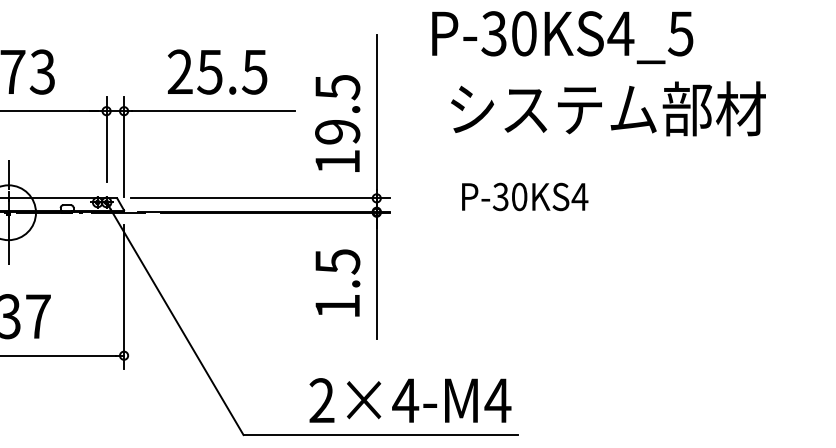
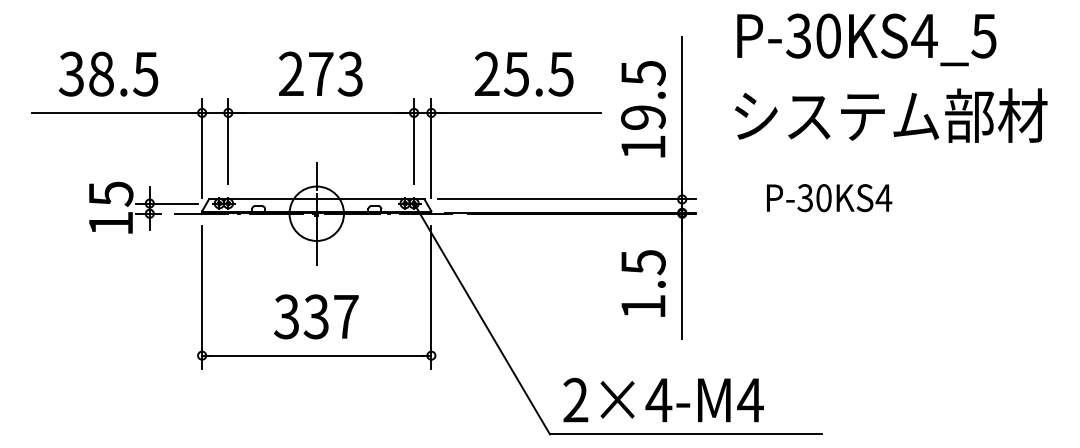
text: (608, 108) -> (891, 115), moved
text: (337, 123) -> (643, 109), moved
text: (410, 399) -> (663, 399), moved

